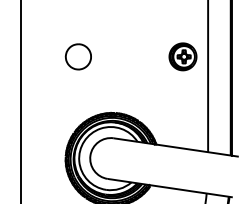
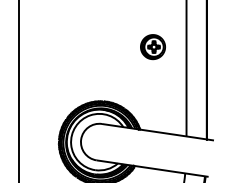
part: (78, 56) -> (70, 50), removed
part: (182, 57) -> (152, 47), moved

